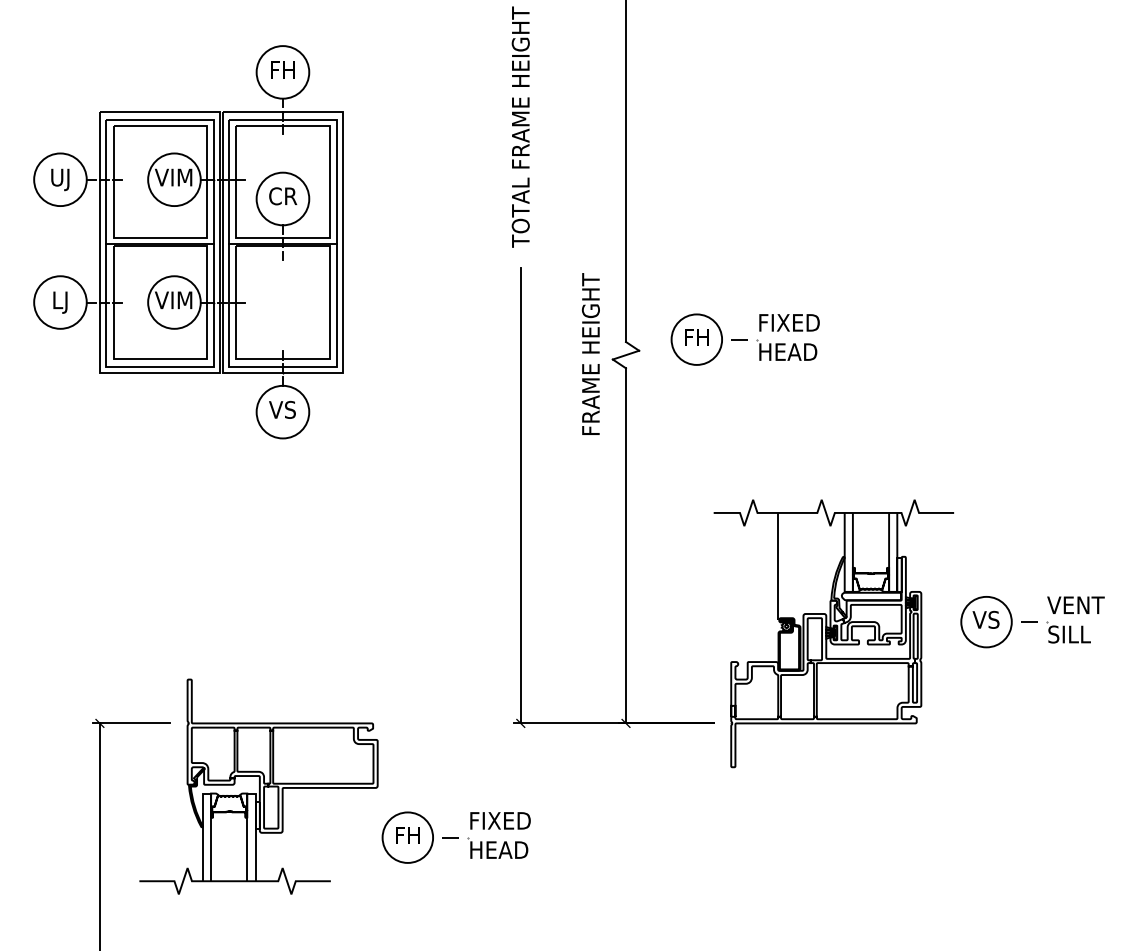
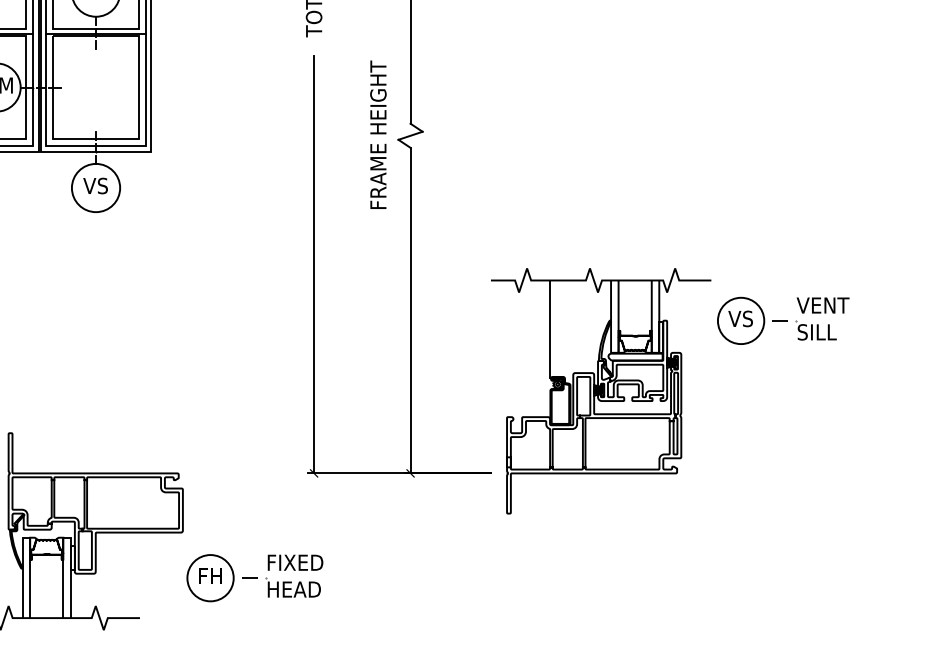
part: (744, 339) -> (519, 121), removed
part: (1032, 622) -> (783, 321), moved

